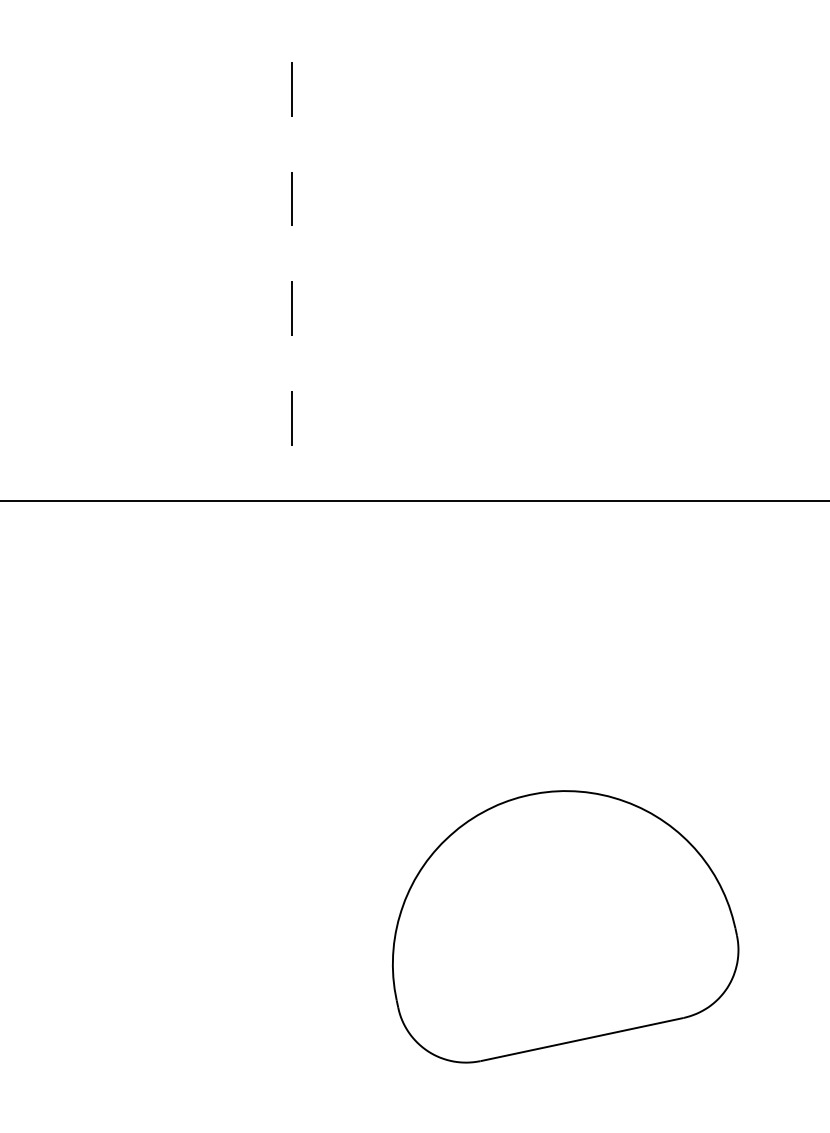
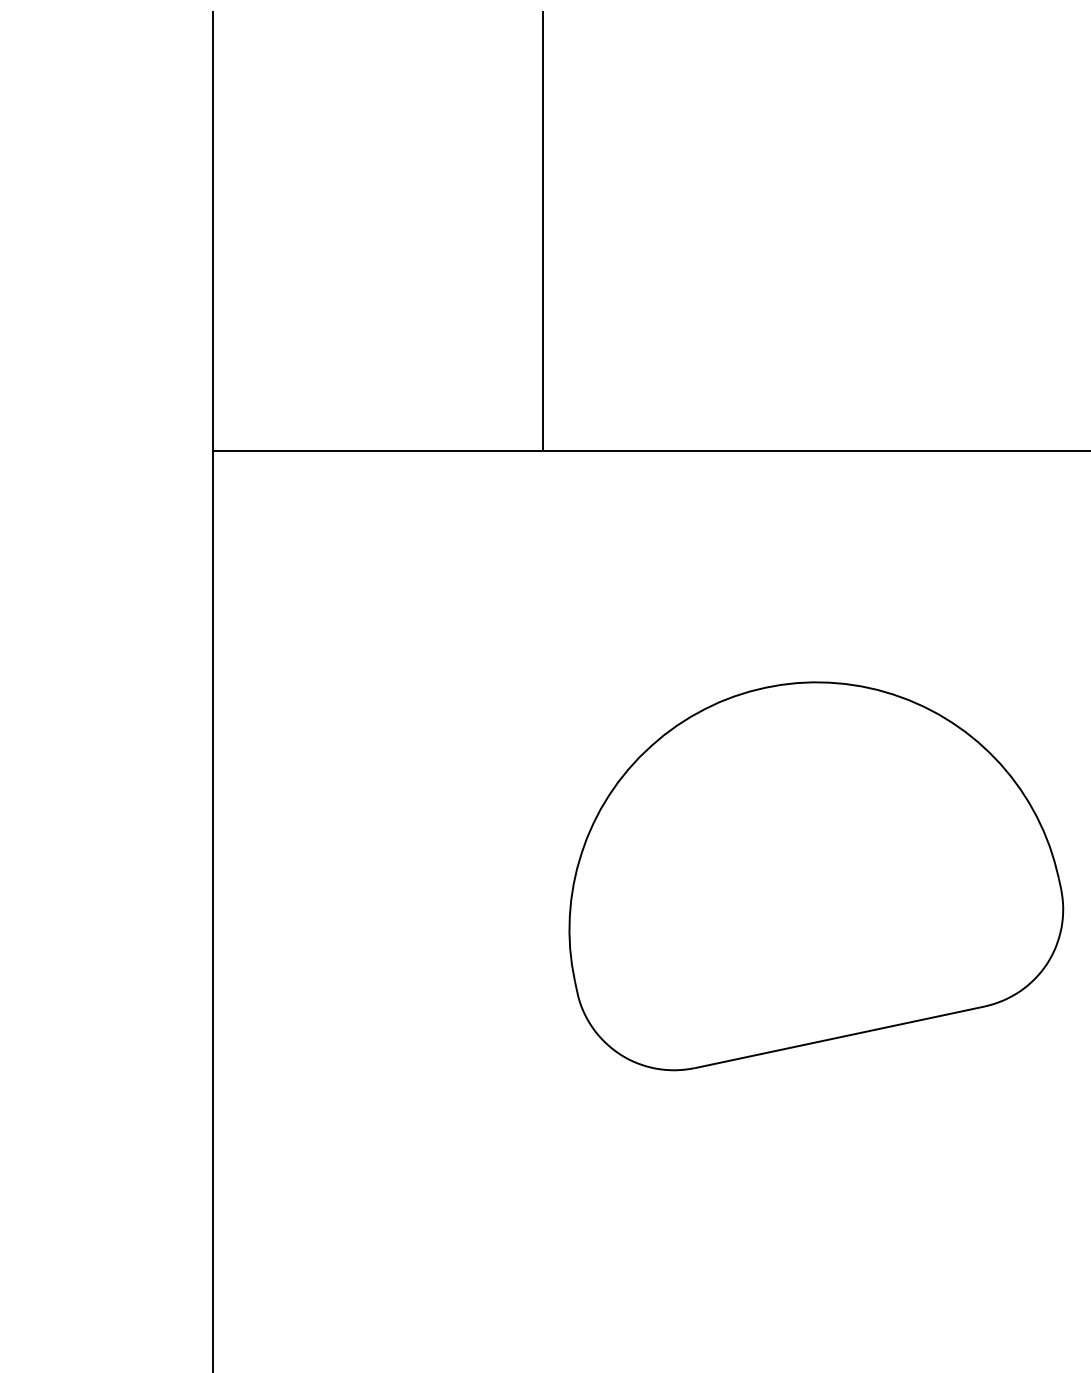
line: (291, 280) -> (542, 230), dashed -> solid
part: (565, 926) -> (816, 876), size x1.43

